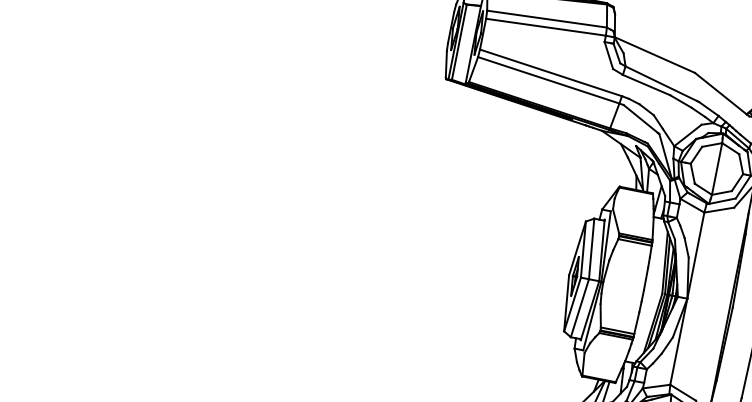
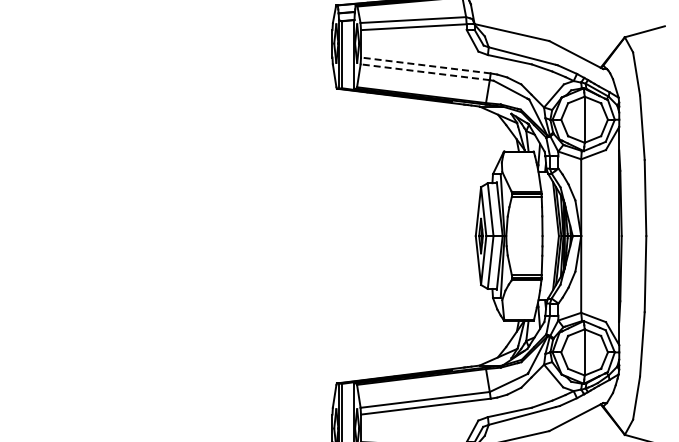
line: (550, 72) -> (425, 65), solid -> dashed
line: (547, 80) -> (424, 72), solid -> dashed

